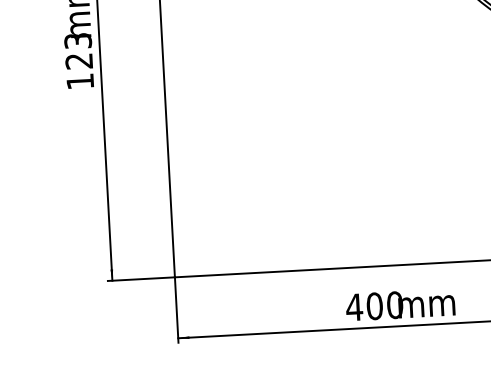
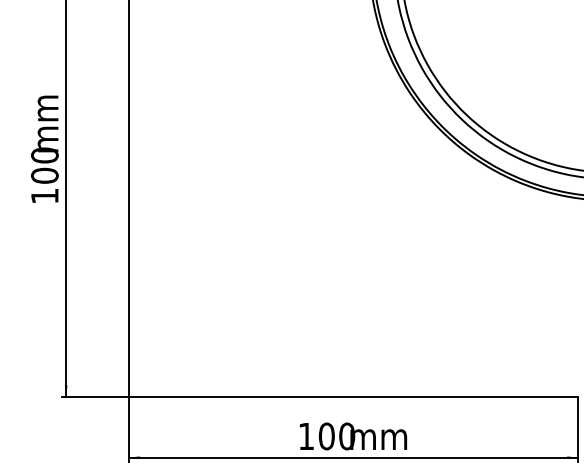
text: (78, 51) -> (44, 165), 123 -> 100
text: (354, 307) -> (306, 436), 400 -> 100

